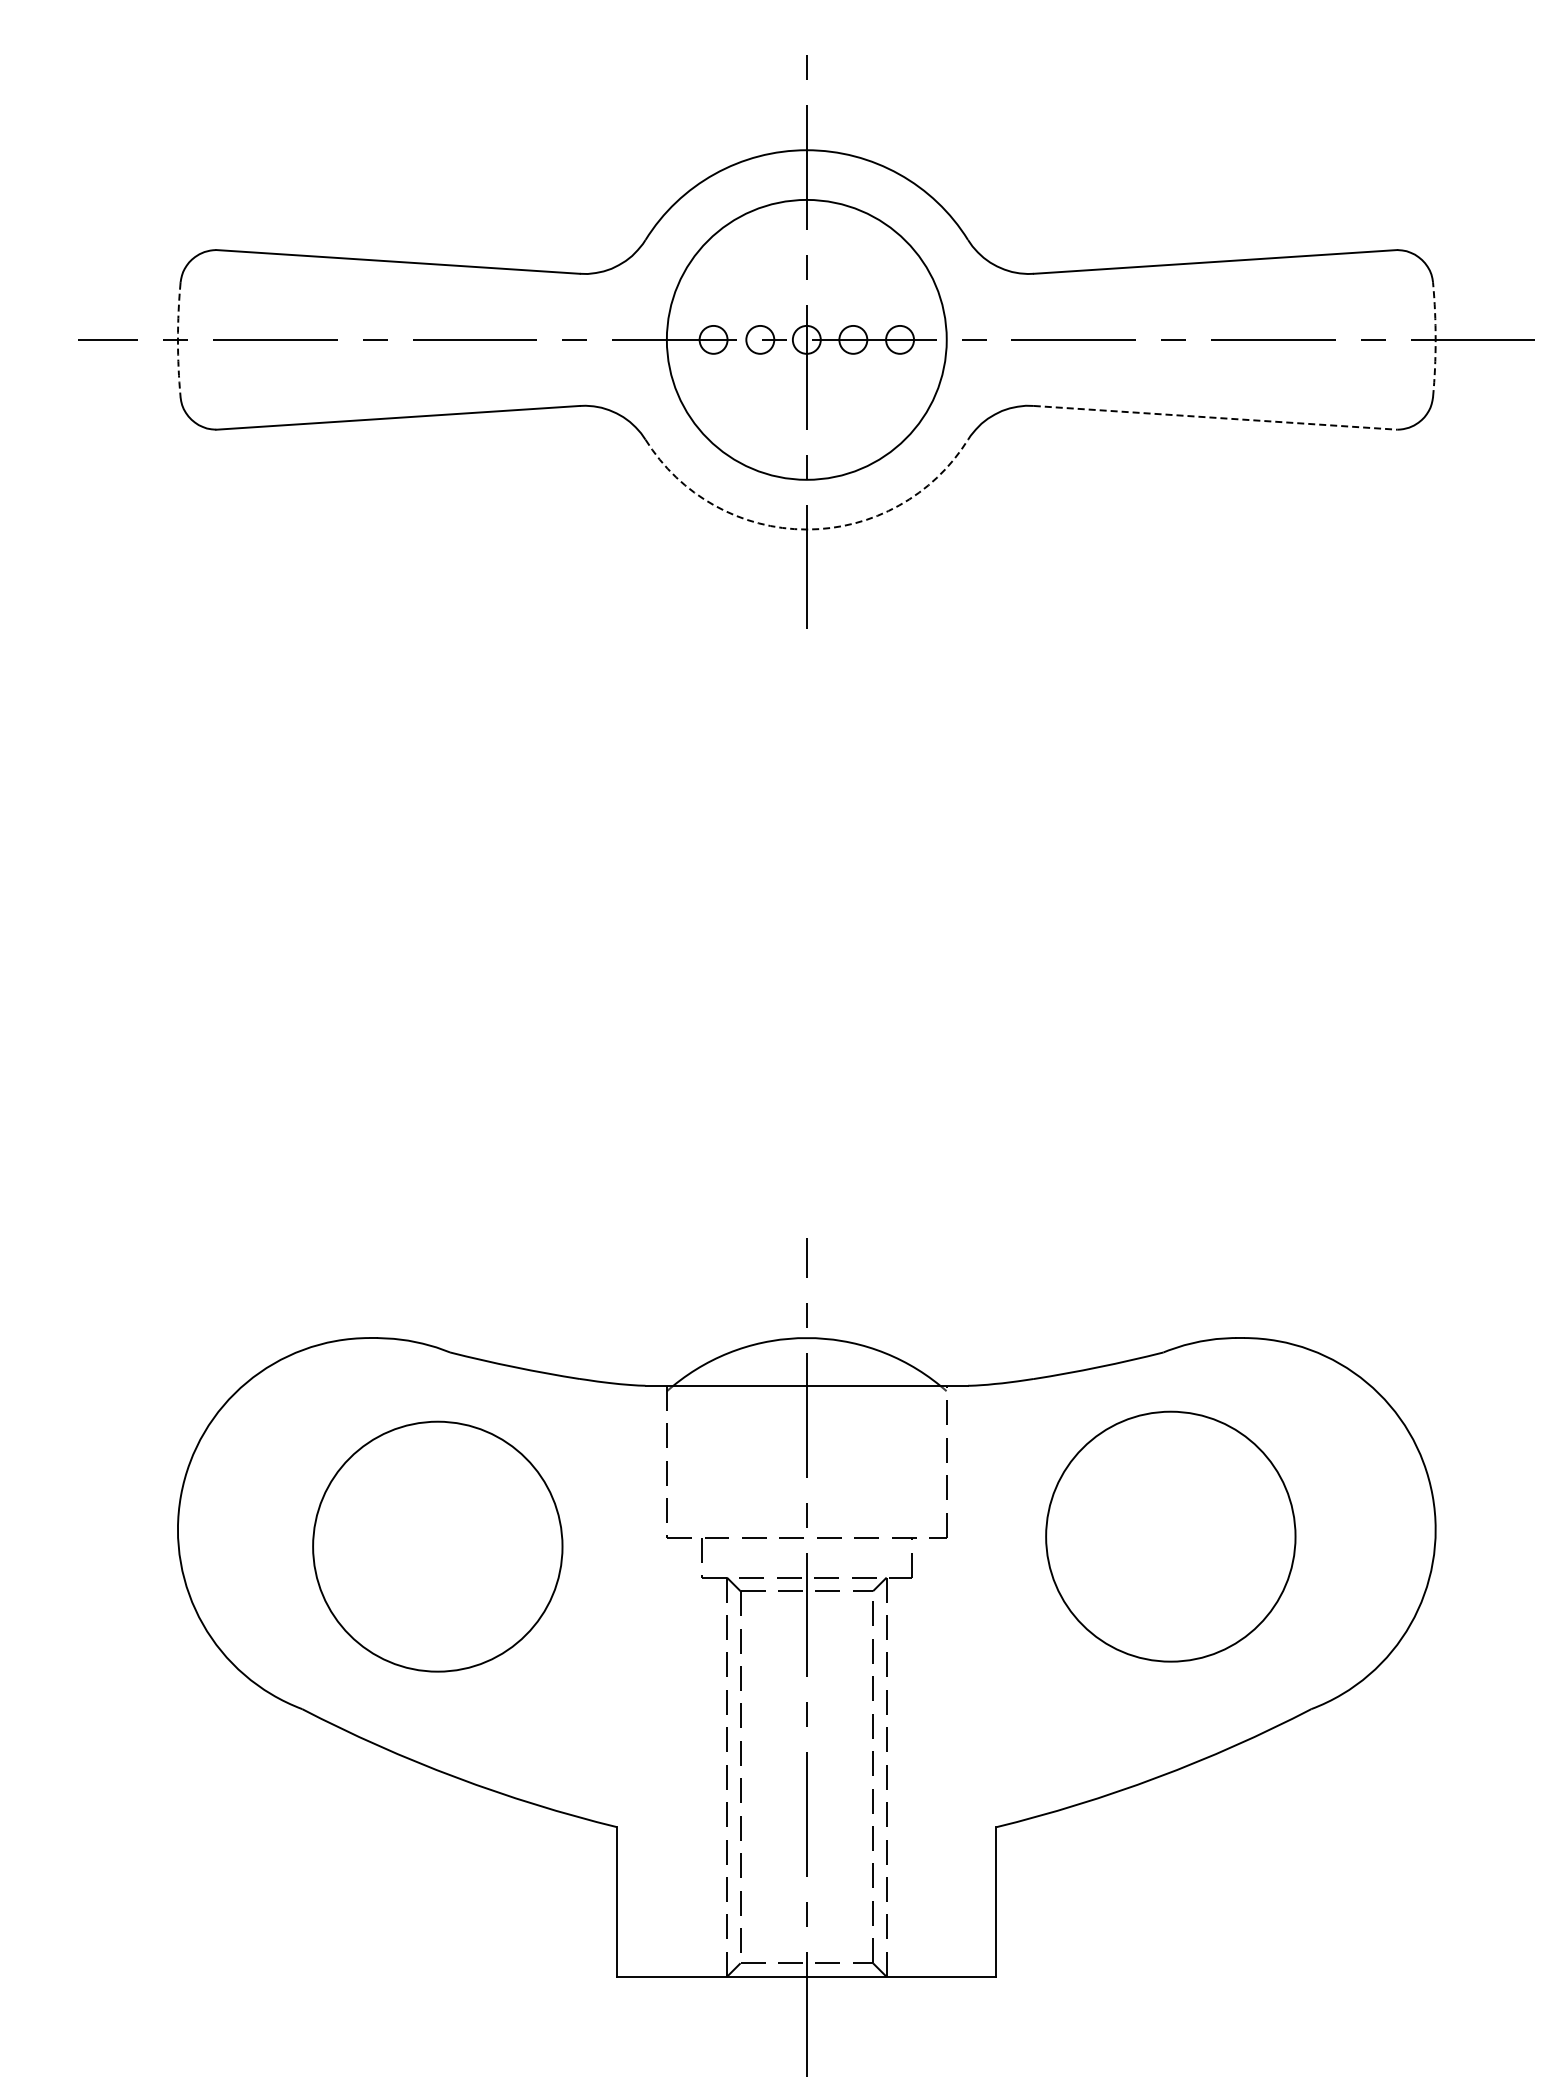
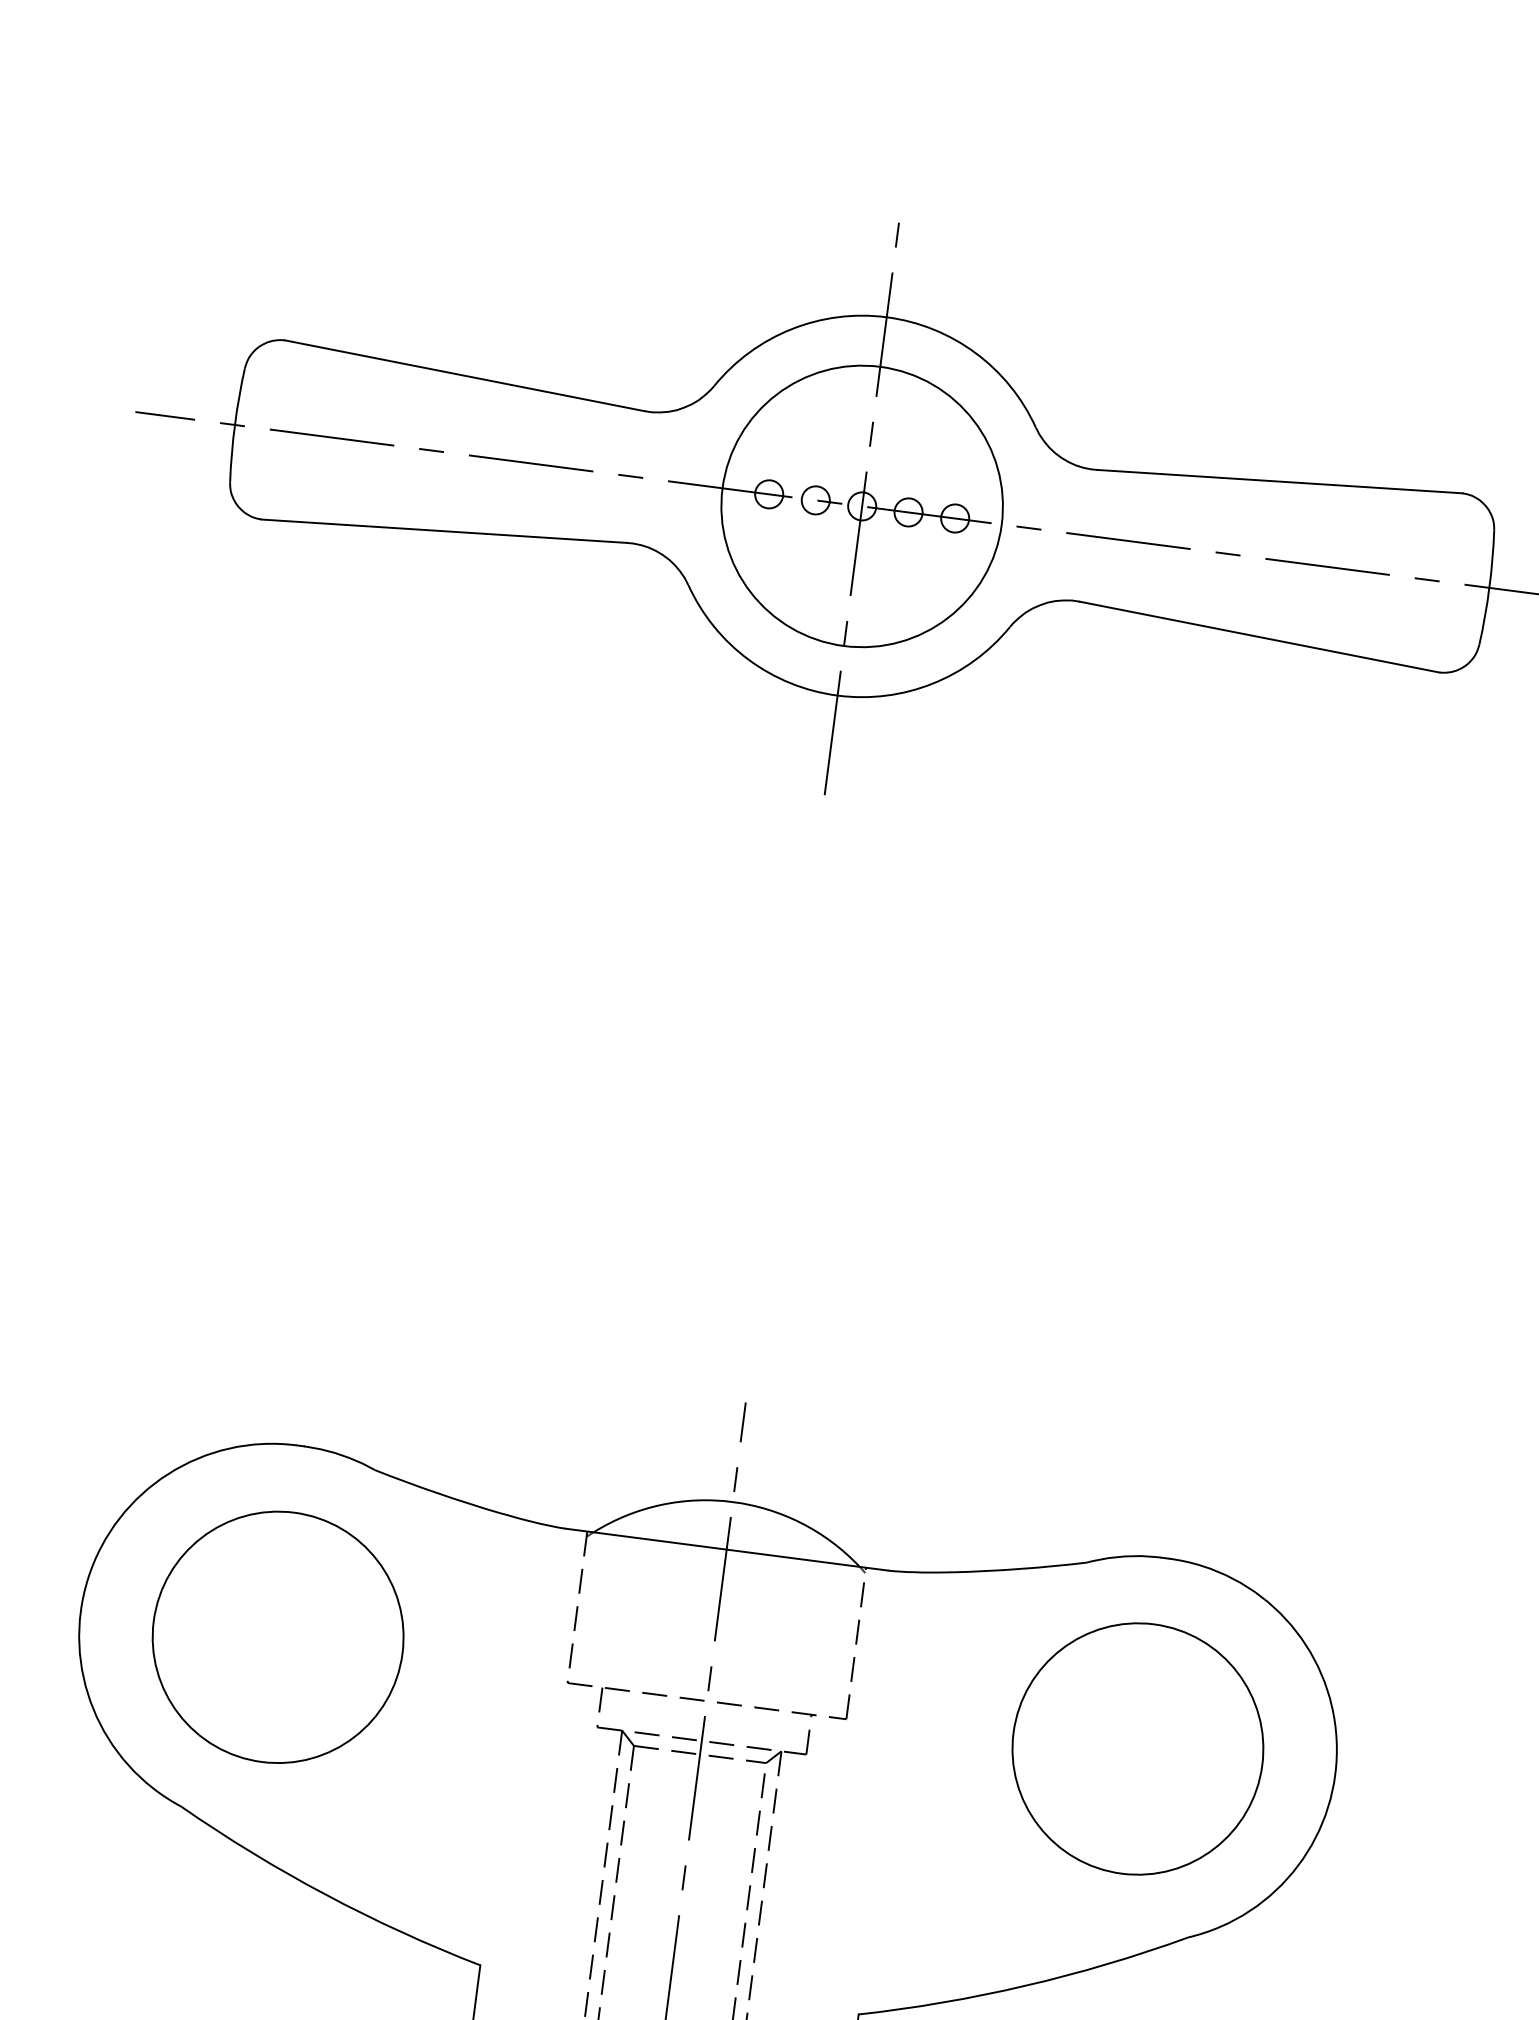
arc: (177, 339) -> (234, 424), dashed -> solid
arc: (1435, 339) -> (1489, 587), dashed -> solid
line: (1216, 417) -> (1260, 636), dashed -> solid
arc: (806, 529) -> (837, 695), dashed -> solid
part: (1170, 1536) -> (1137, 1748), moved
part: (437, 1546) -> (277, 1637), moved

